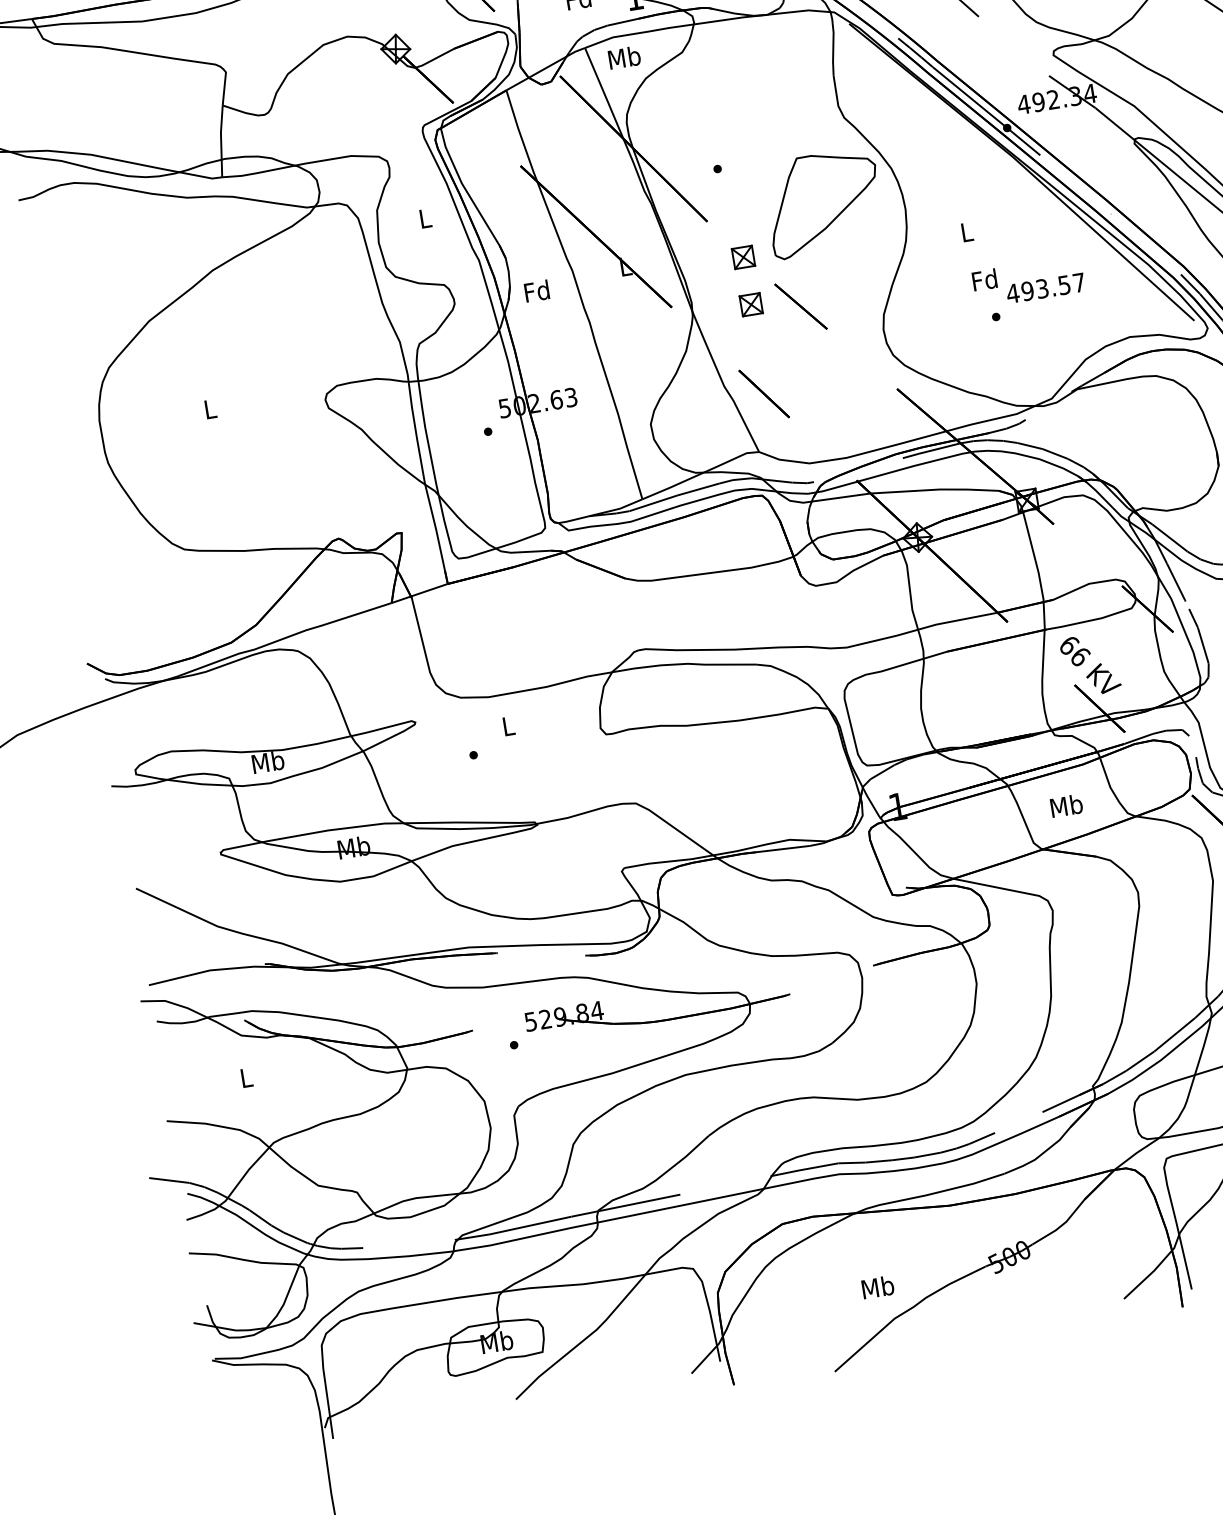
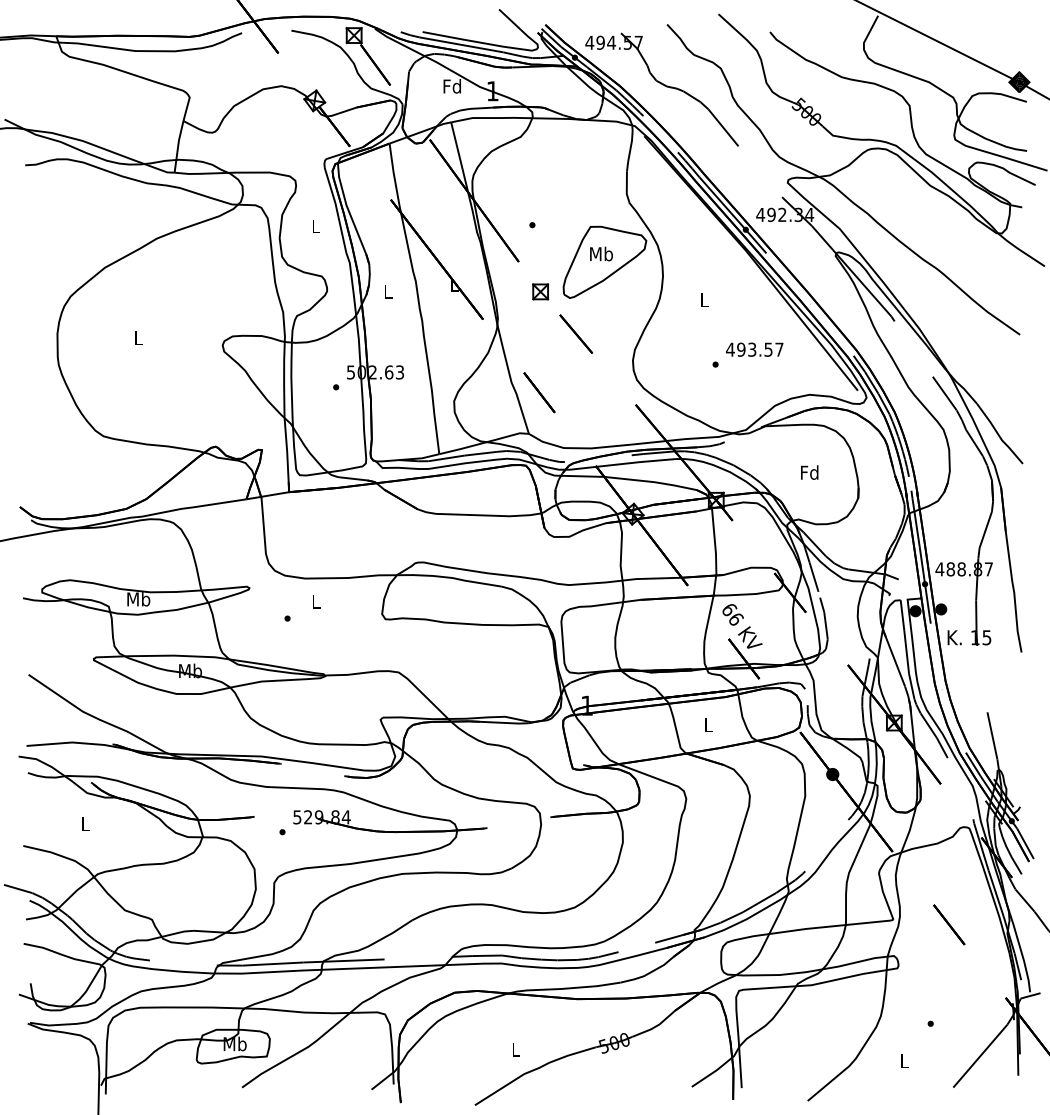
text: (624, 57) -> (601, 253), moved
text: (984, 279) -> (809, 472), moved
text: (536, 290) -> (387, 291), Fd -> L
part: (750, 304) -> (540, 326), removed
text: (1066, 805) -> (708, 724), Mb -> L
text: (877, 1287) -> (515, 1049), Mb -> L

